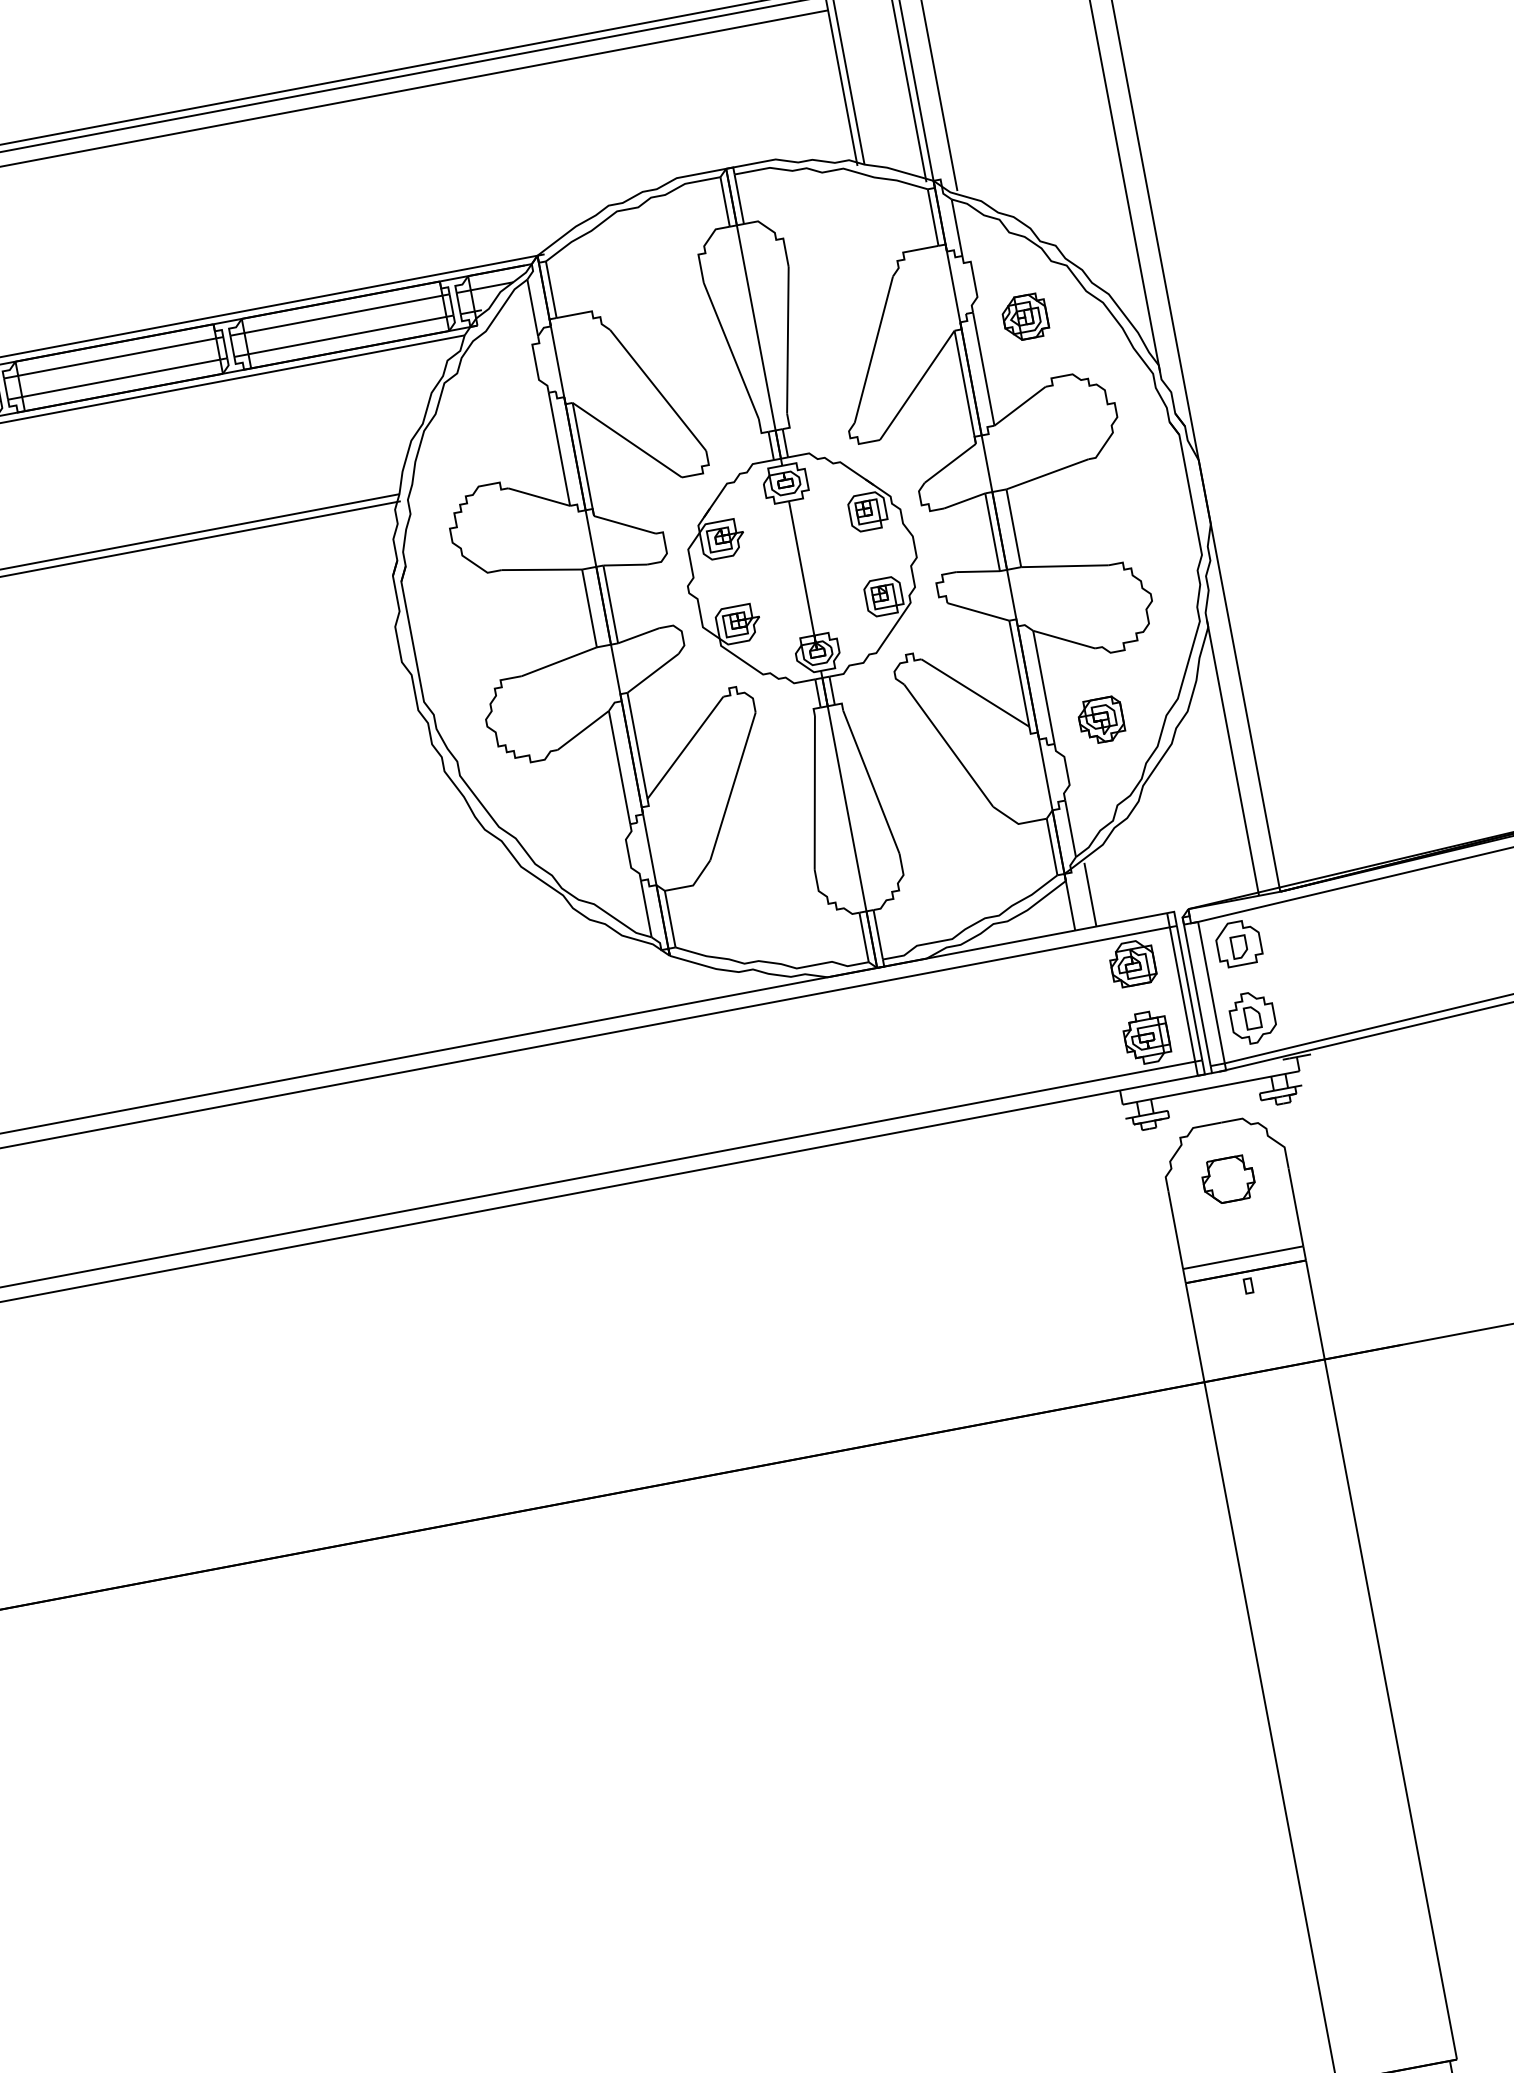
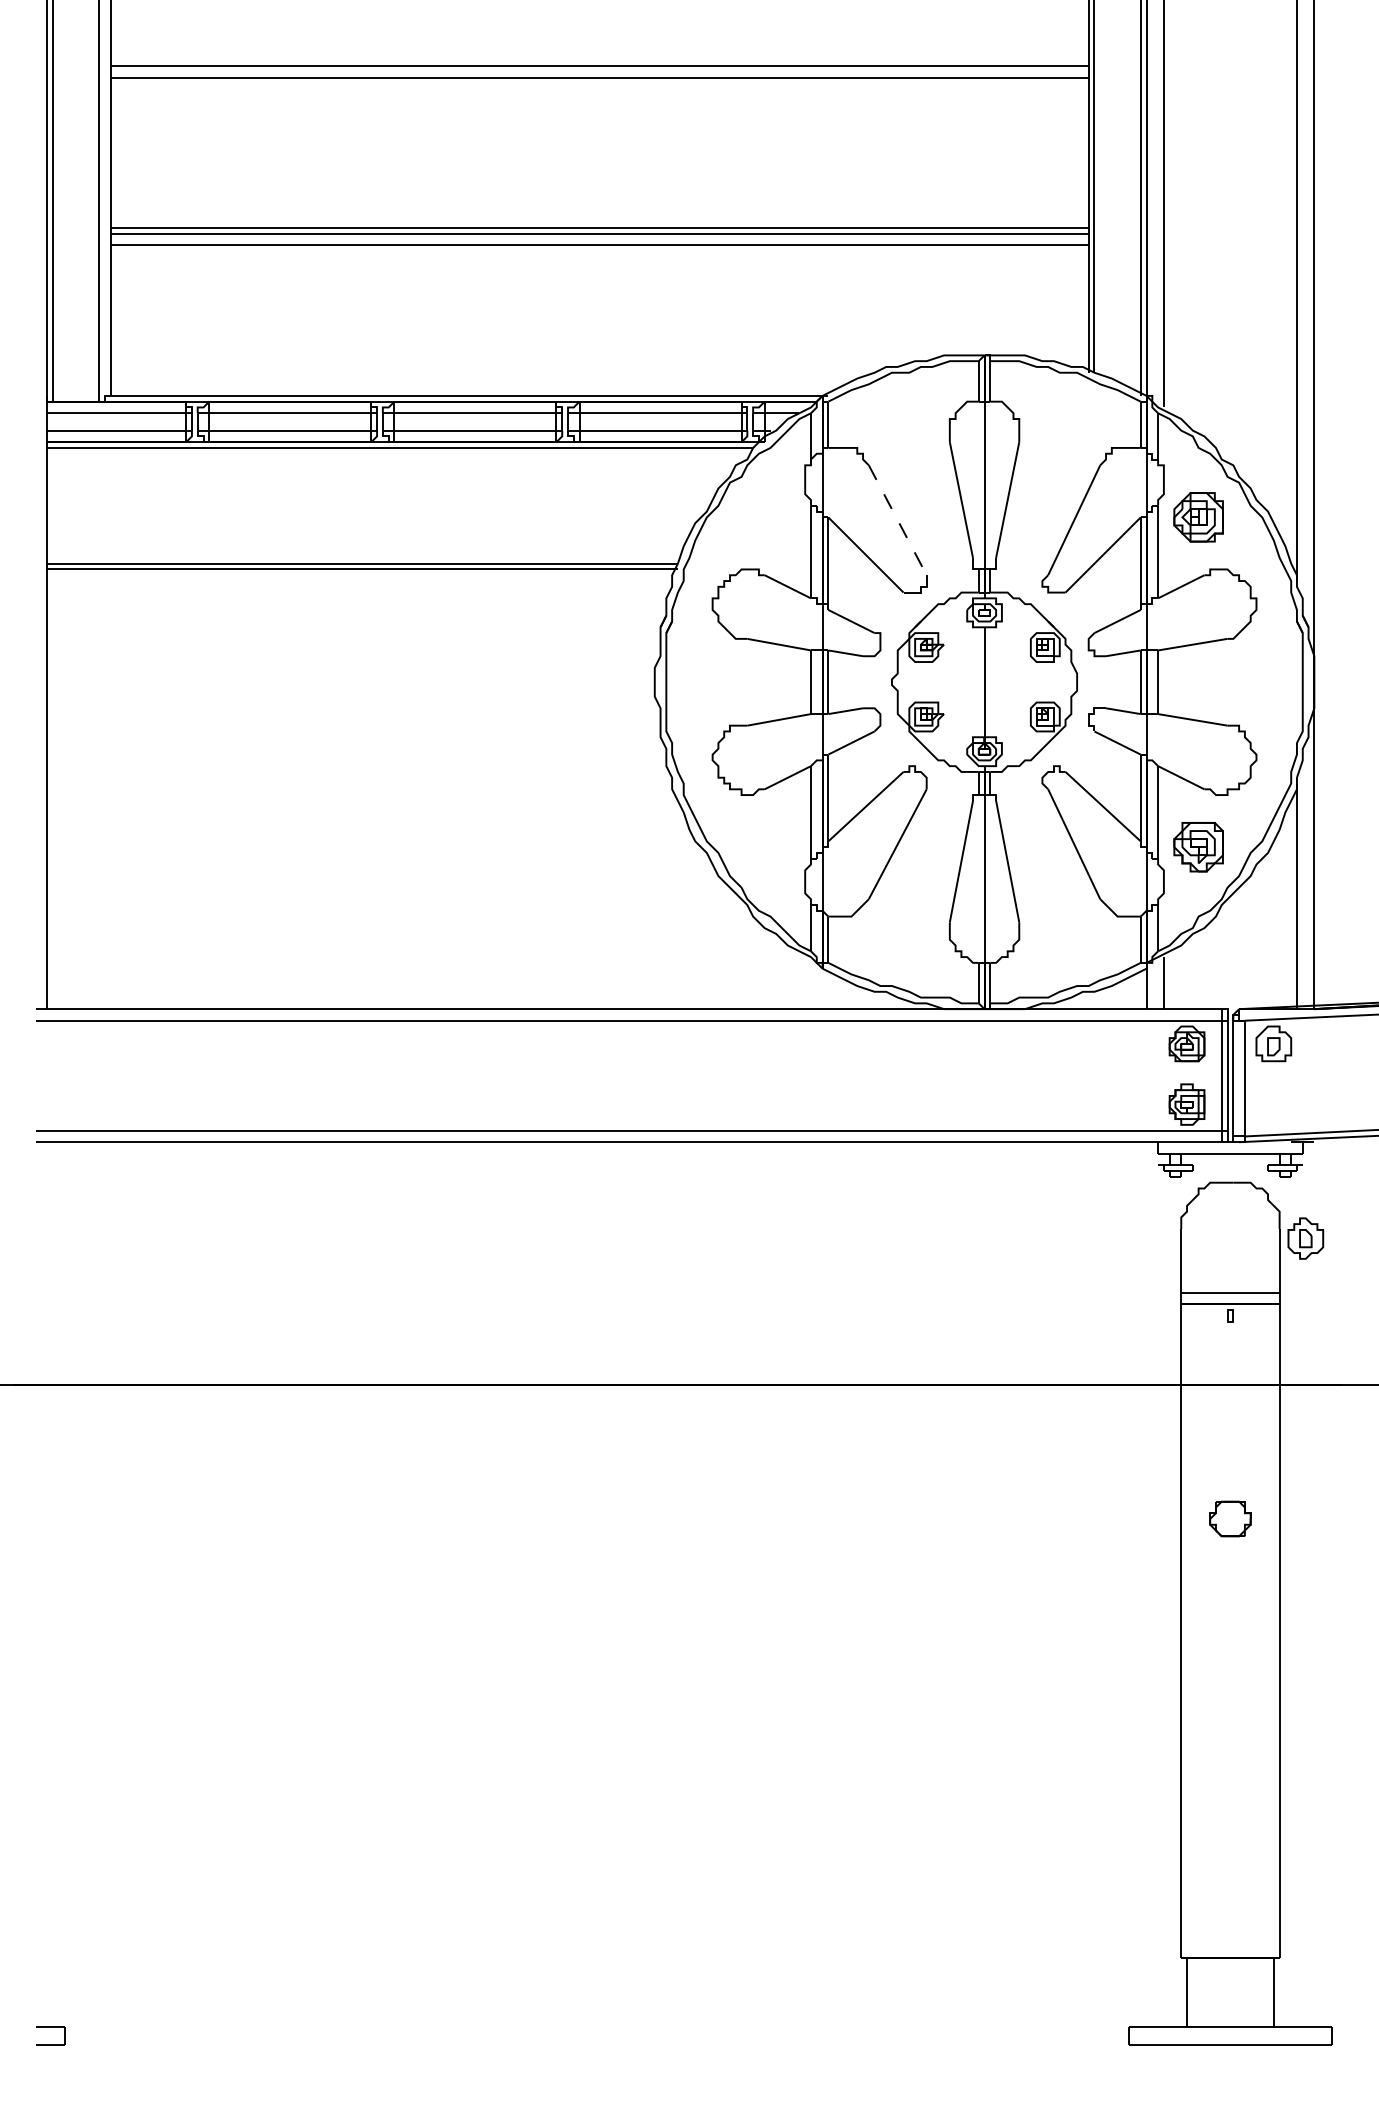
part: (1025, 317) -> (1198, 517), size x1.4
line: (657, 390) -> (897, 520), solid -> dashed
part: (1101, 719) -> (1198, 846), size x1.4
part: (1252, 1017) -> (1305, 1238), moved
part: (1228, 1179) -> (1230, 1518), moved

